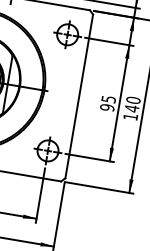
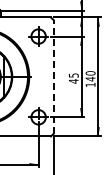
line: (79, 95) -> (53, 76), solid -> dashed
text: (106, 107) -> (73, 81), 95 -> 45

